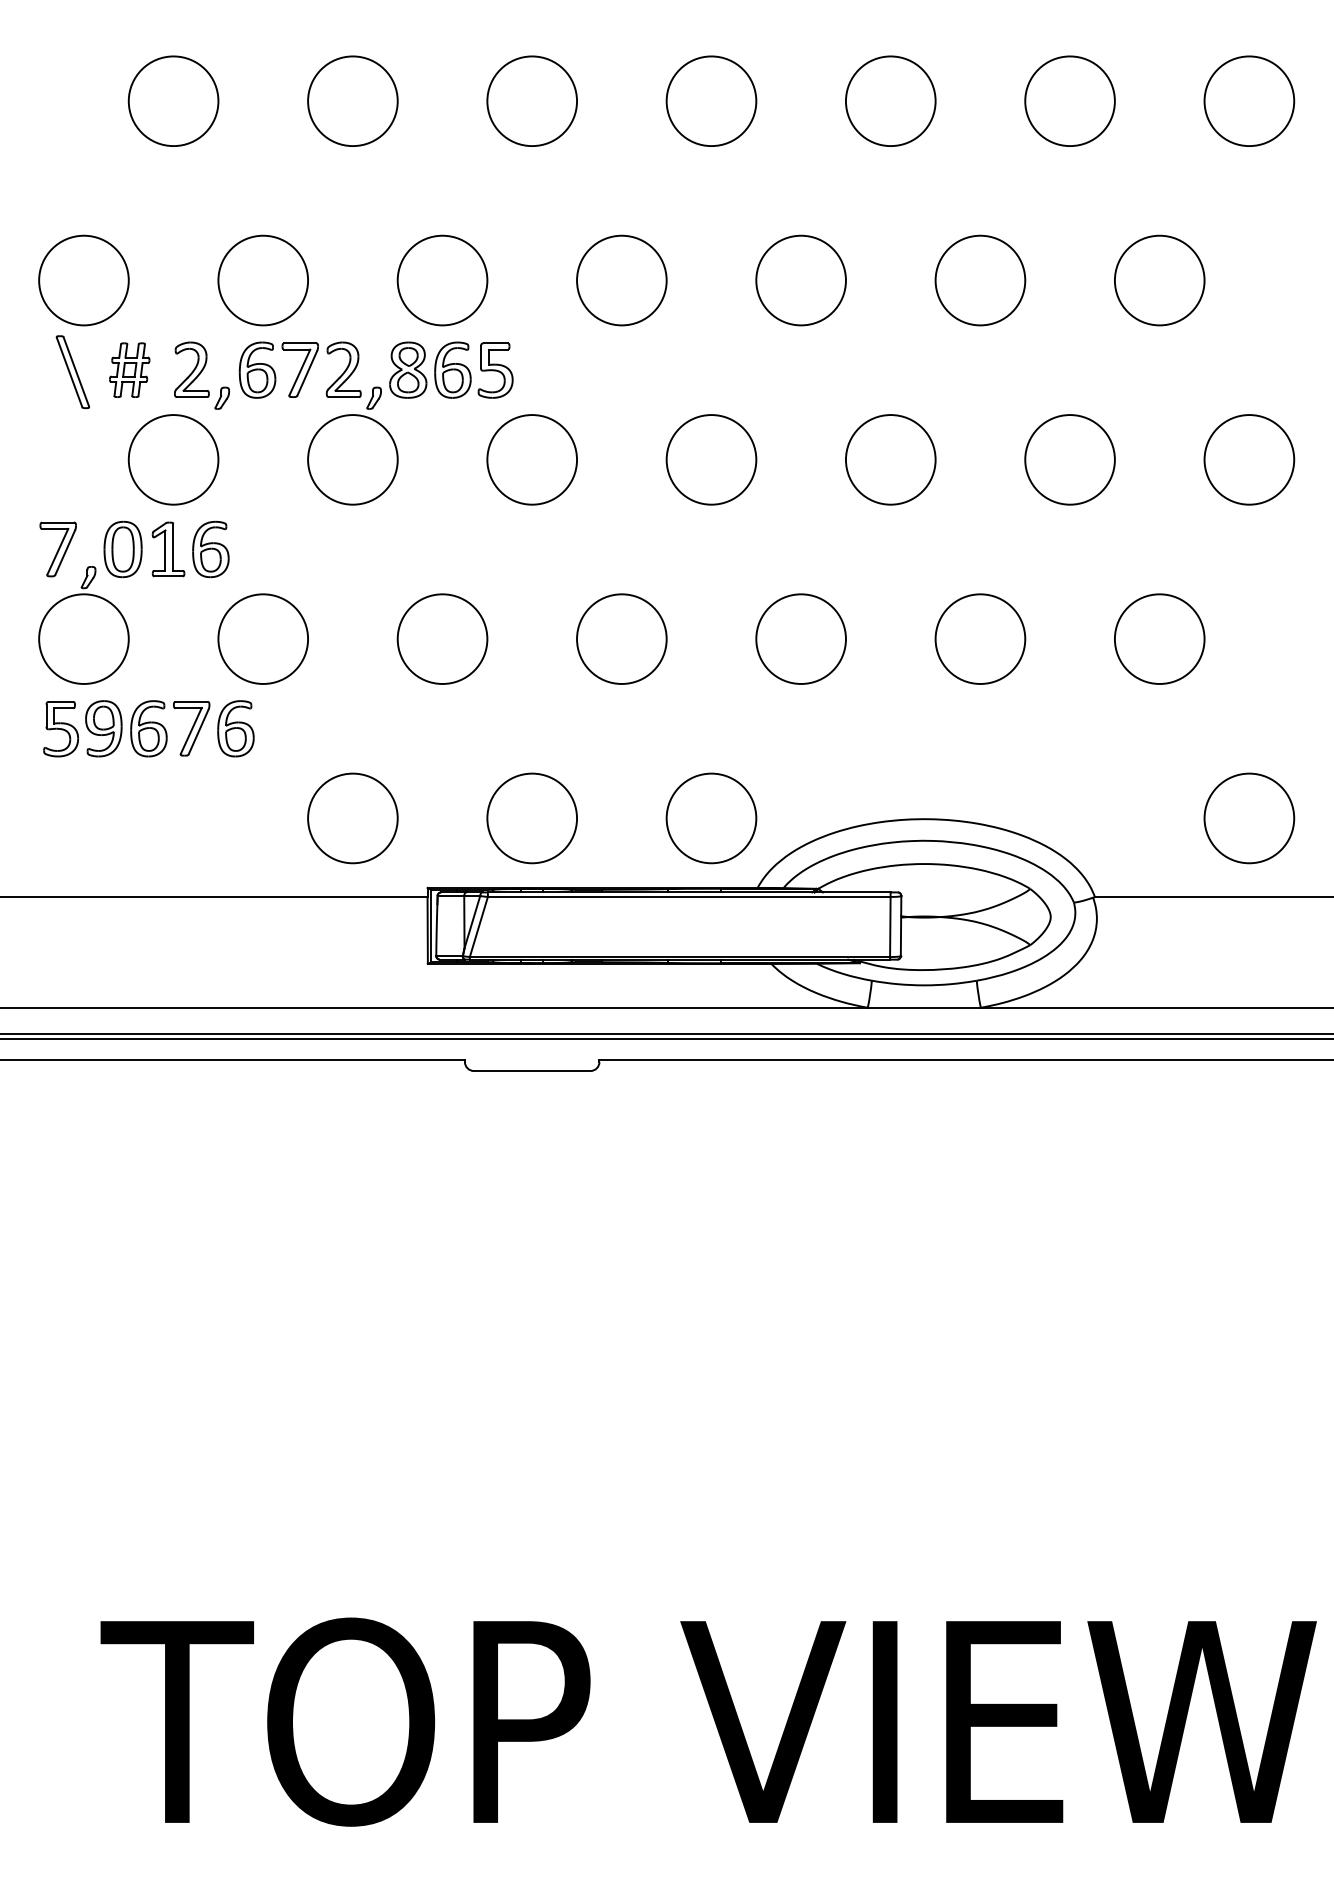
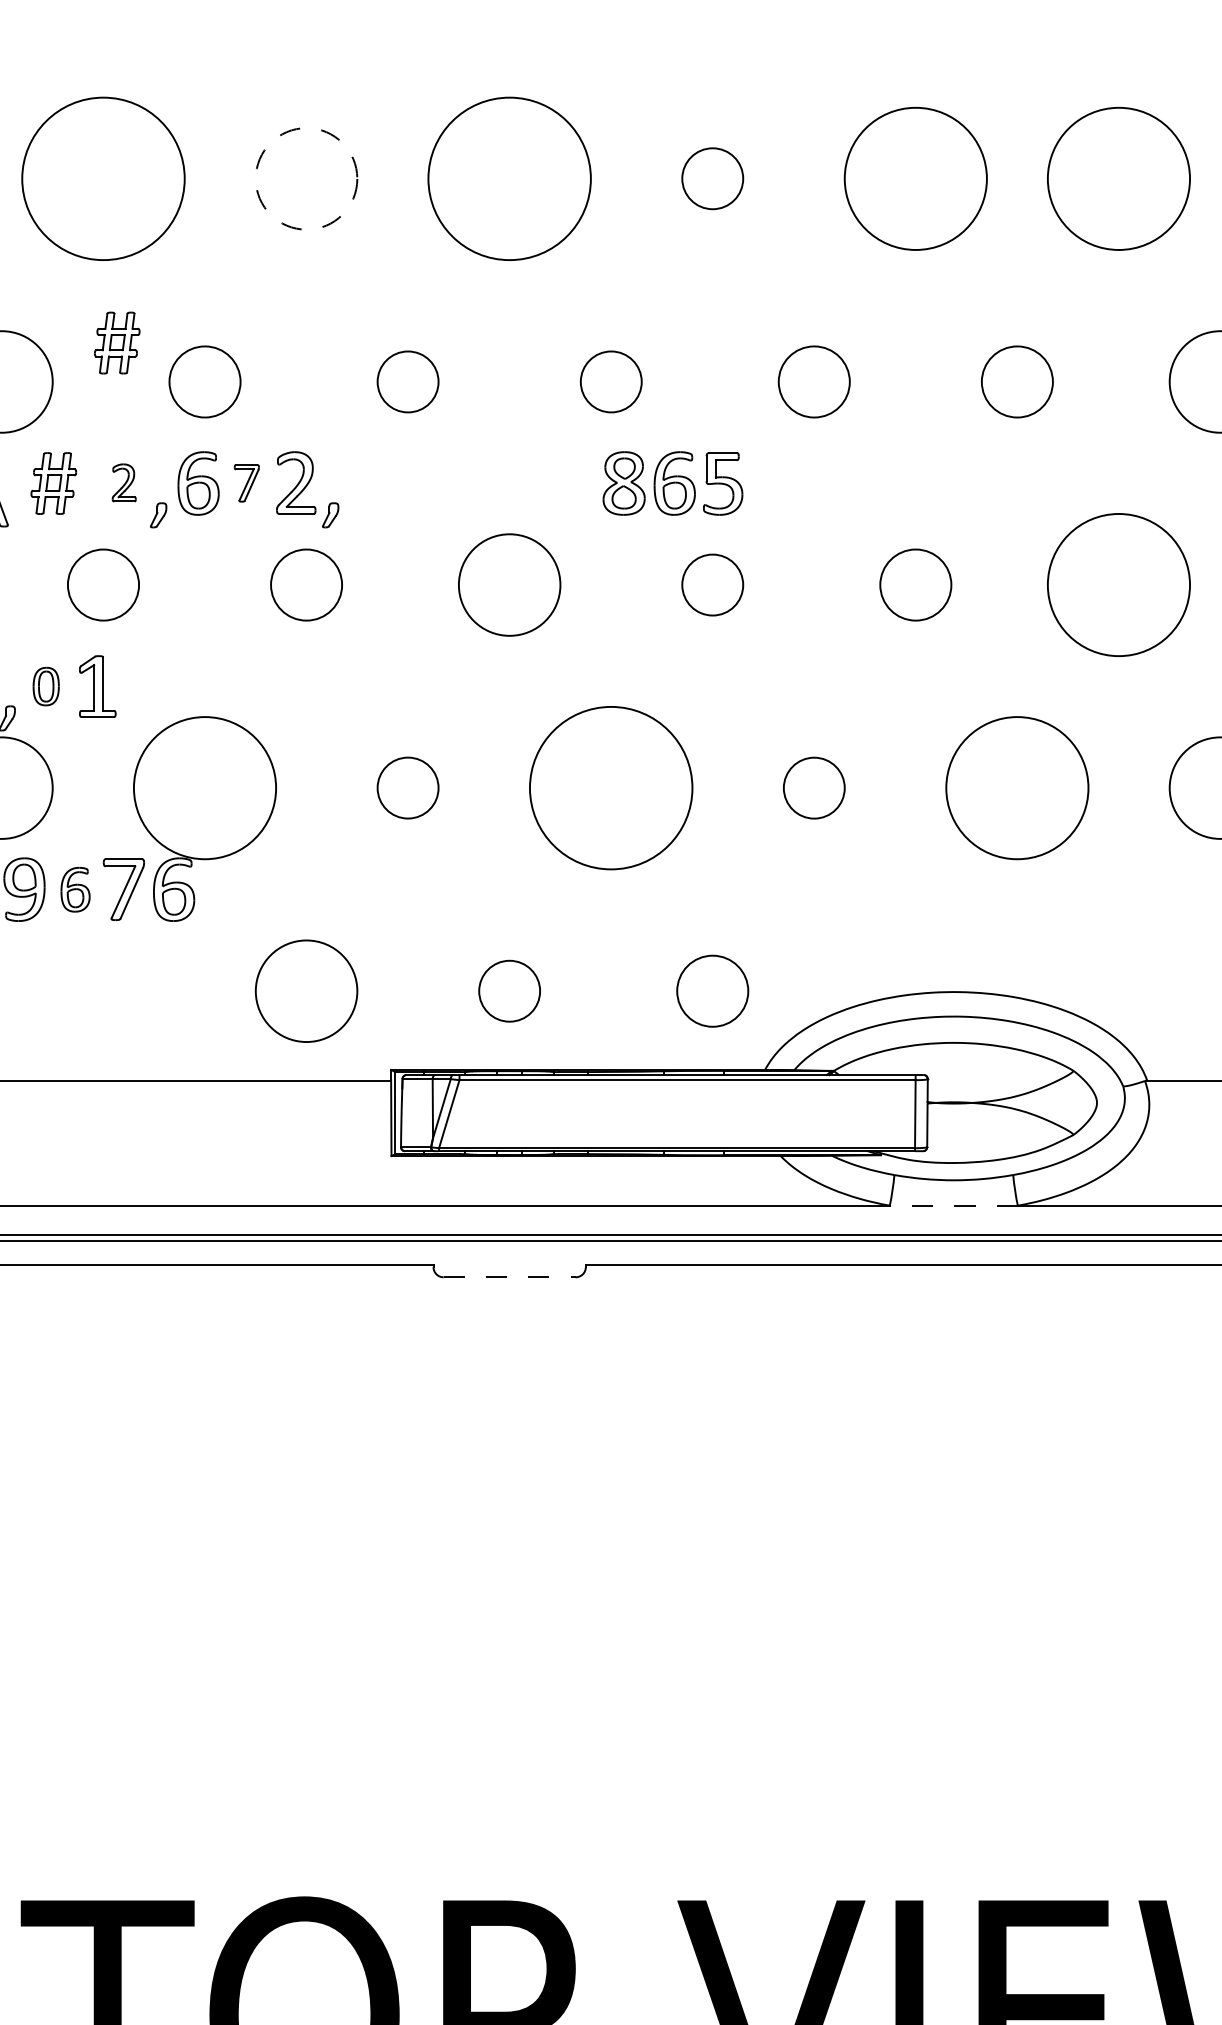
circle: (711, 100) -> (712, 178), size x0.6
circle: (173, 101) -> (103, 179), size x1.6
circle: (352, 101) -> (306, 179), solid -> dashed
circle: (532, 101) -> (510, 179), size x1.6
circle: (890, 101) -> (915, 179), size x1.4
circle: (1069, 101) -> (1118, 179), size x1.4
part: (185, 245) -> (116, 342), added
circle: (263, 280) -> (205, 381), size x0.7
circle: (442, 280) -> (408, 381), size x0.6
circle: (621, 280) -> (610, 381), size x0.6
circle: (800, 280) -> (813, 381), size x0.7
circle: (980, 280) -> (1017, 381), size x0.7
part: (191, 369) -> (123, 482), size x0.6
part: (299, 369) -> (246, 482), size x0.6
part: (451, 369) -> (673, 482), moved
circle: (173, 459) -> (103, 584), size x0.7
circle: (352, 459) -> (306, 584), size x0.7
circle: (711, 459) -> (712, 584), size x0.6
circle: (890, 459) -> (915, 584), size x0.7
circle: (1069, 459) -> (1118, 584), size x1.4
part: (122, 549) -> (45, 686), size x0.6
part: (210, 549) -> (145, 686), removed
circle: (263, 638) -> (205, 787), size x1.4
circle: (442, 638) -> (408, 787), size x0.6
circle: (621, 638) -> (610, 787), size x1.6
circle: (800, 638) -> (813, 787), size x0.6
circle: (980, 638) -> (1017, 787), size x1.4
part: (148, 728) -> (75, 889), size x0.7
circle: (532, 818) -> (510, 991), size x0.6
circle: (711, 818) -> (712, 991), size x0.7
line: (923, 1007) -> (952, 1205), solid -> dashed
line: (532, 1071) -> (510, 1277), solid -> dashed

